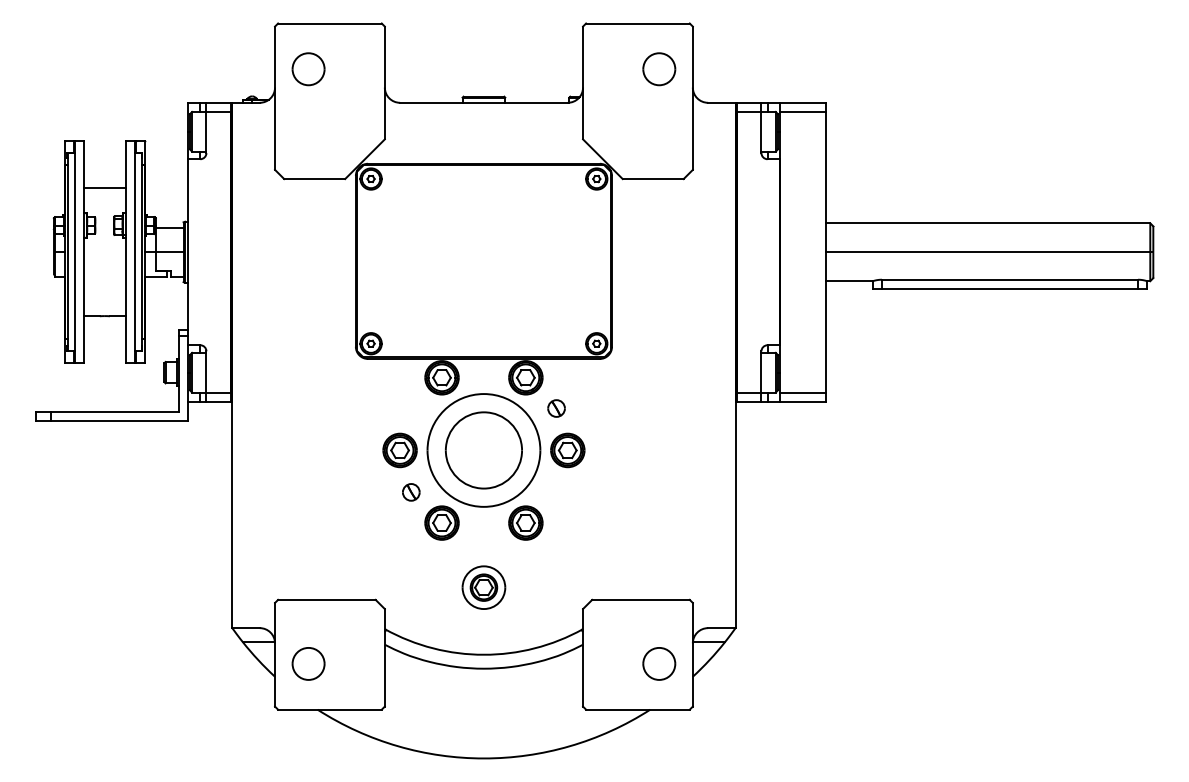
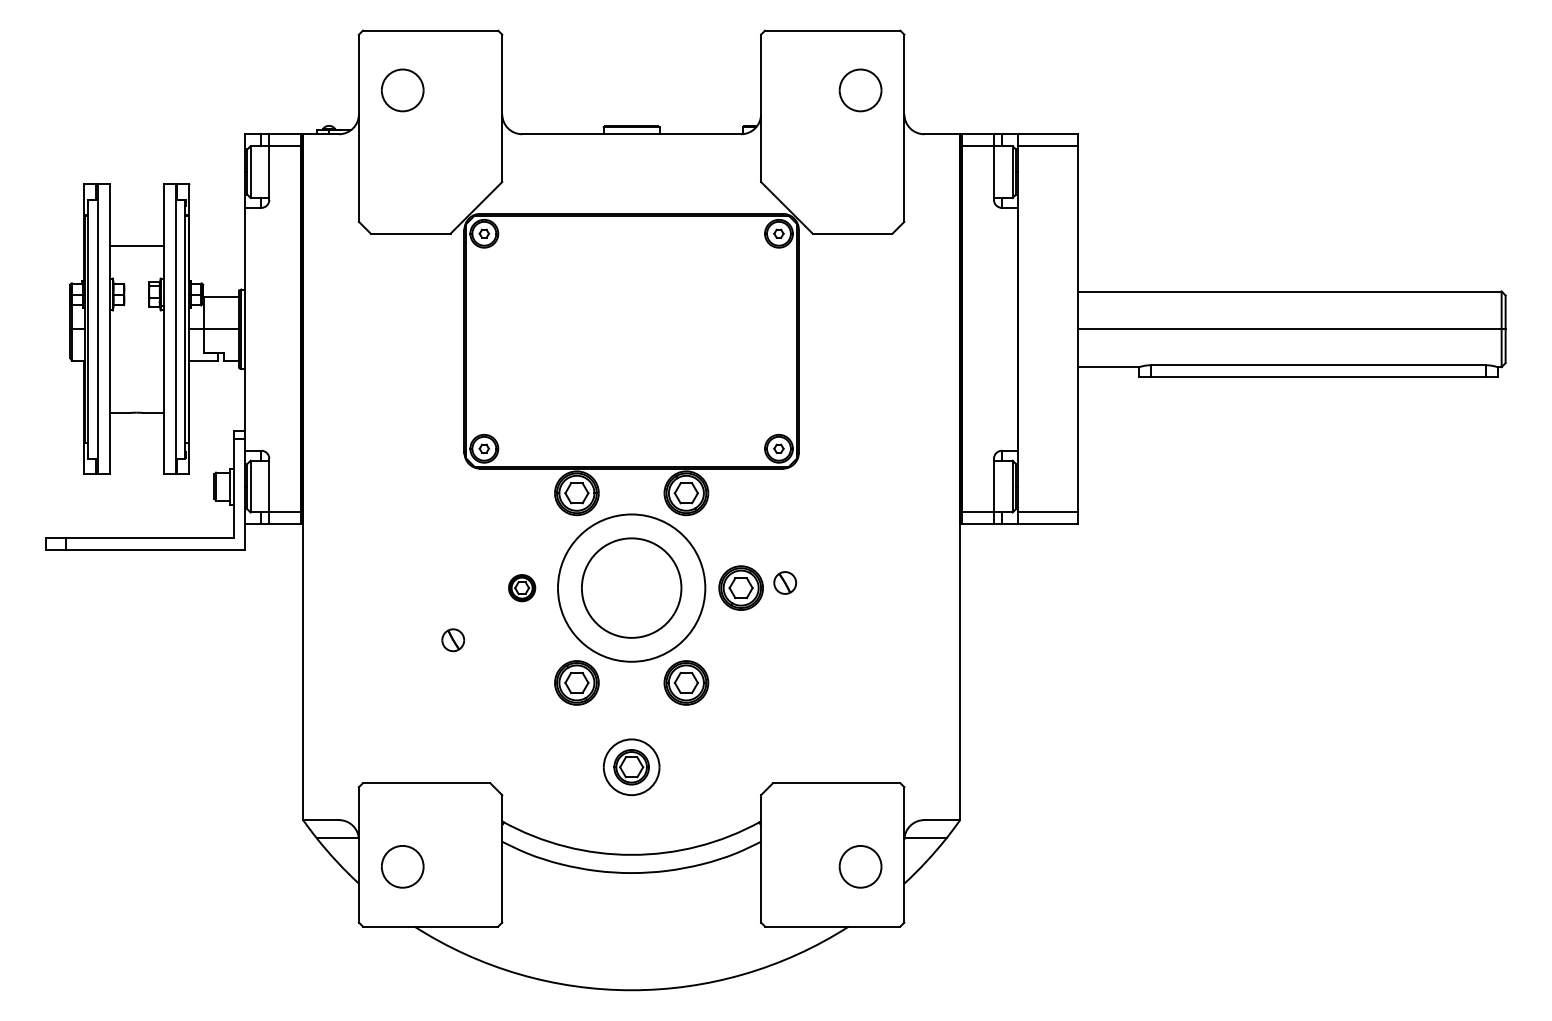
part: (556, 408) -> (785, 582), moved
part: (399, 450) -> (521, 588), size x0.6
part: (411, 492) -> (453, 640), moved

